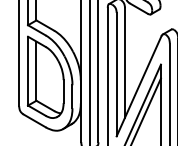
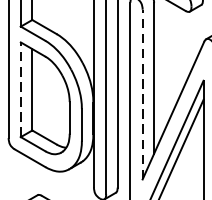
line: (28, 70) -> (21, 88), solid -> dashed
line: (116, 74) -> (142, 94), solid -> dashed

